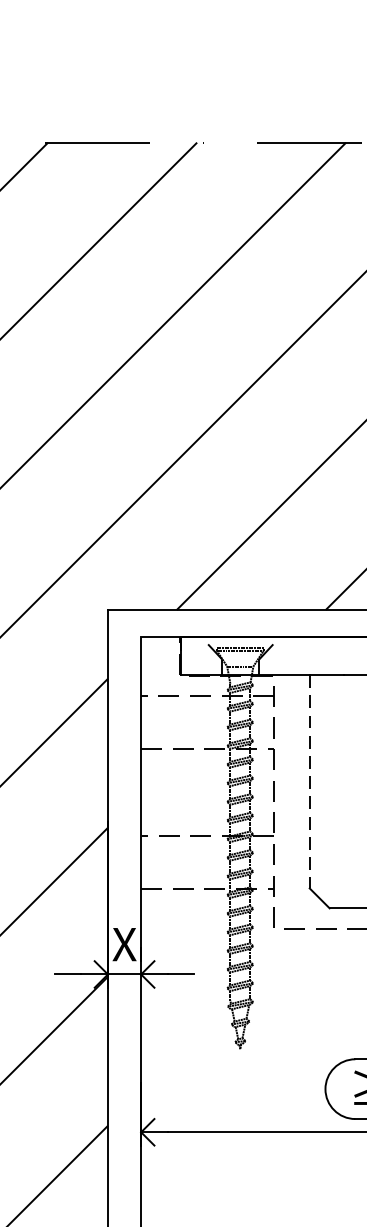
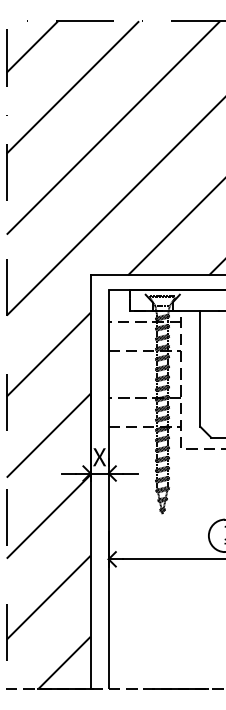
line: (310, 783) -> (200, 369), dashed -> solid

